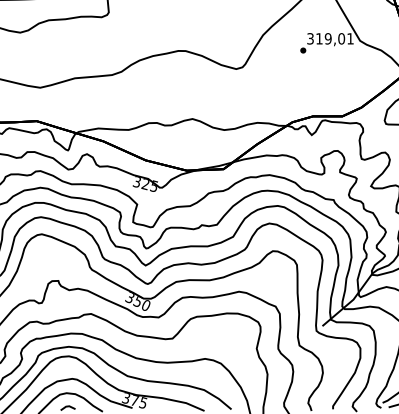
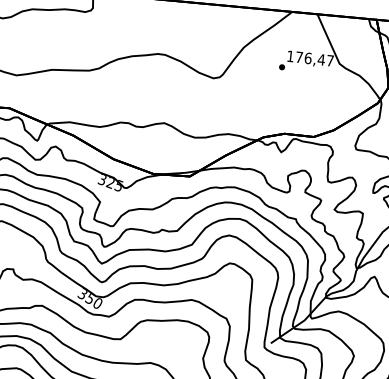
text: (330, 38) -> (310, 58), 319,01 -> 176,47

